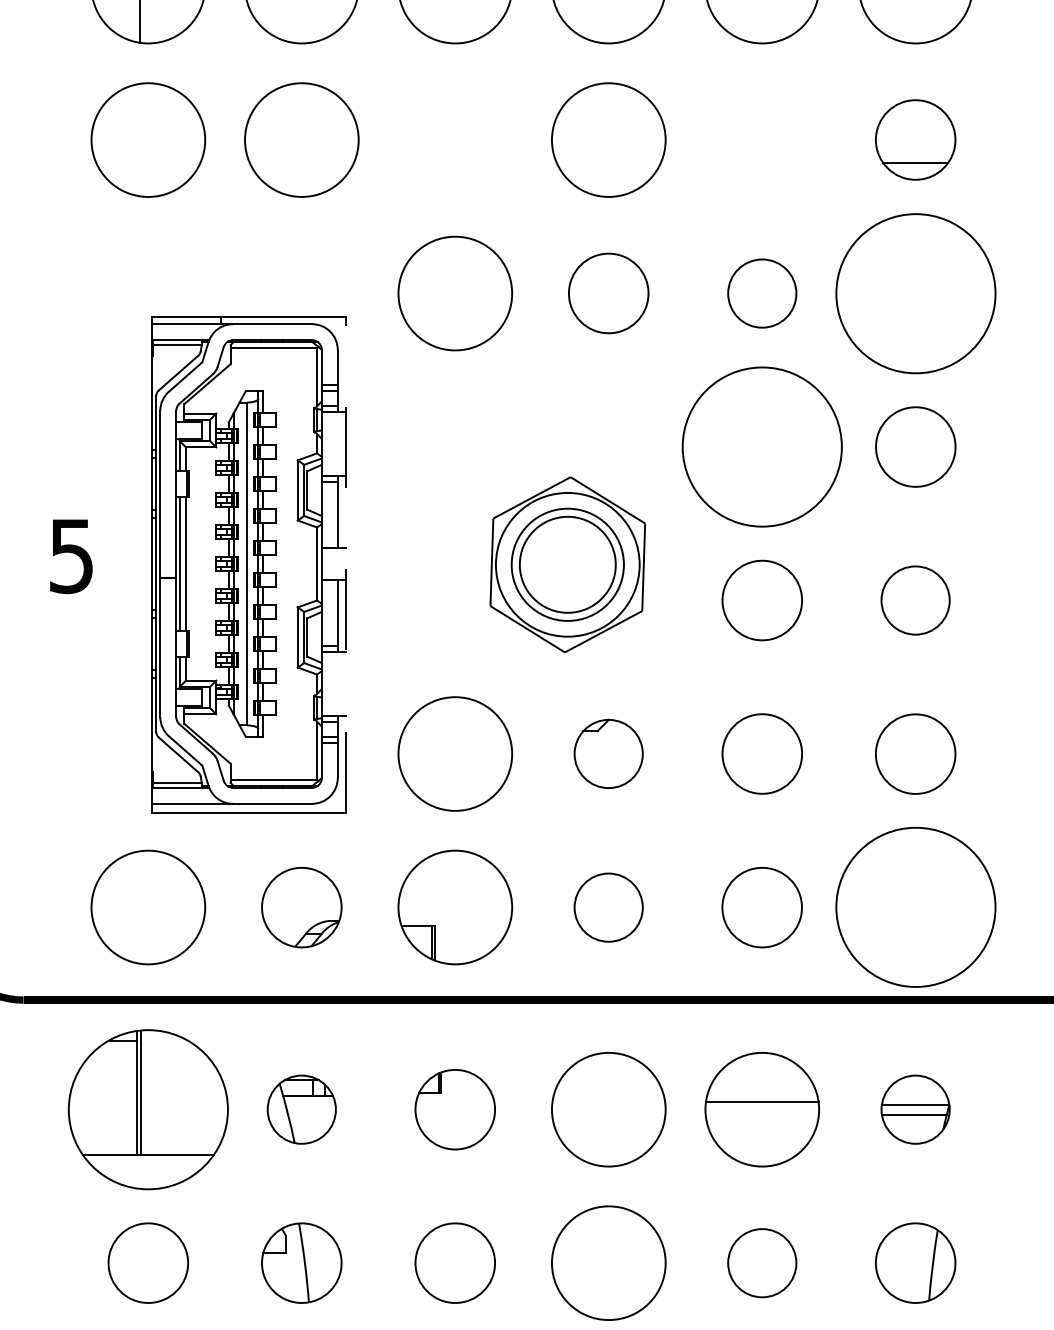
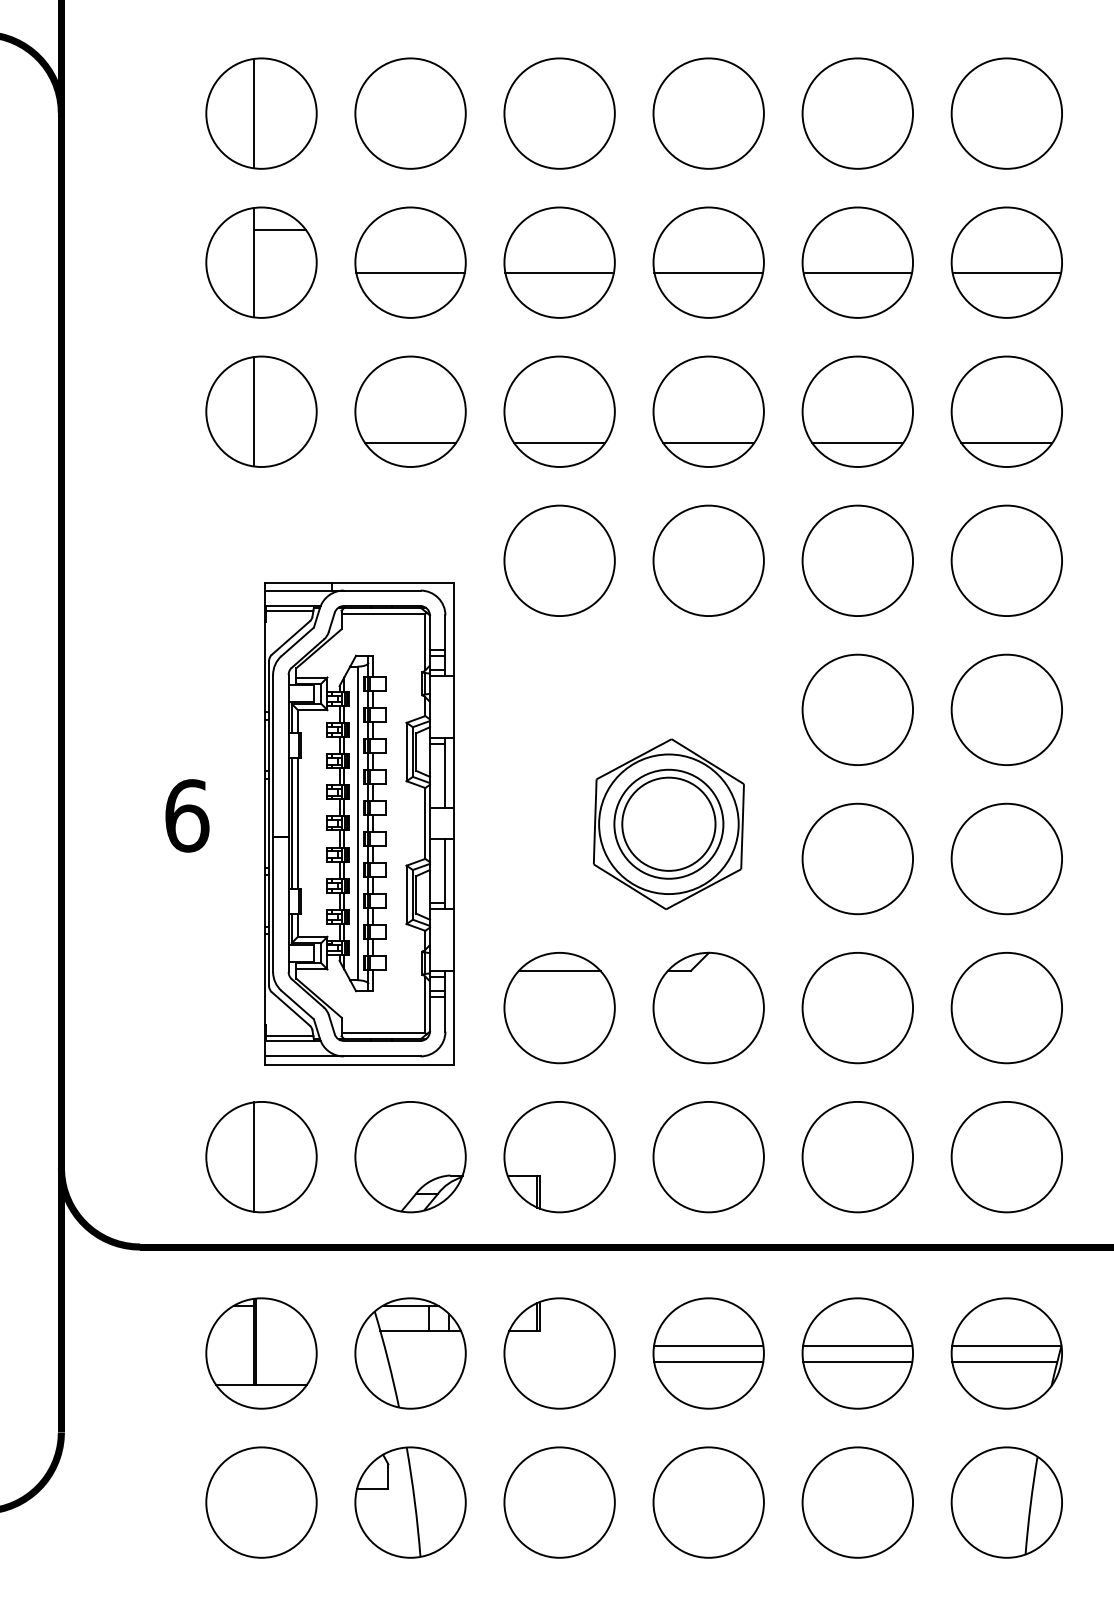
line: (140, 139) -> (253, 411), added
part: (455, 139) -> (559, 411), added
part: (761, 139) -> (857, 411), added
part: (915, 139) -> (1006, 411), size x1.43
line: (301, 172) -> (410, 443), added
line: (608, 172) -> (708, 443), added
circle: (608, 293) -> (708, 560), size x1.43
circle: (761, 293) -> (857, 560), size x1.67
circle: (915, 293) -> (1006, 560), size x0.71
circle: (761, 446) -> (857, 709), size x0.71
circle: (915, 446) -> (1006, 709), size x1.43
text: (72, 555) -> (187, 815), 5 -> 6
line: (346, 565) -> (453, 824), dashed -> solid
circle: (761, 600) -> (857, 858), size x1.43
circle: (915, 600) -> (1006, 858), size x1.67
line: (455, 716) -> (559, 971), added
part: (608, 753) -> (708, 1007), size x1.67
circle: (761, 753) -> (857, 1007), size x1.43
circle: (915, 754) -> (1006, 1008), size x1.43
line: (140, 906) -> (253, 1156), added
part: (301, 907) -> (410, 1157), size x1.43
circle: (608, 907) -> (708, 1157), size x1.67
circle: (761, 907) -> (857, 1157), size x1.43
circle: (915, 907) -> (1006, 1157), size x0.71
line: (608, 1101) -> (708, 1345), added
part: (148, 1109) -> (261, 1353), size x0.71
part: (301, 1109) -> (410, 1353), size x1.67
part: (455, 1109) -> (559, 1353), size x1.43
part: (915, 1109) -> (1006, 1353), size x1.67
line: (608, 1117) -> (708, 1361), added
line: (761, 1117) -> (857, 1361), added
circle: (148, 1263) -> (261, 1502), size x1.43
part: (301, 1263) -> (410, 1502), size x1.43
circle: (455, 1263) -> (559, 1502), size x1.43
circle: (761, 1263) -> (857, 1502), size x1.67
part: (915, 1263) -> (1006, 1502), size x1.43

